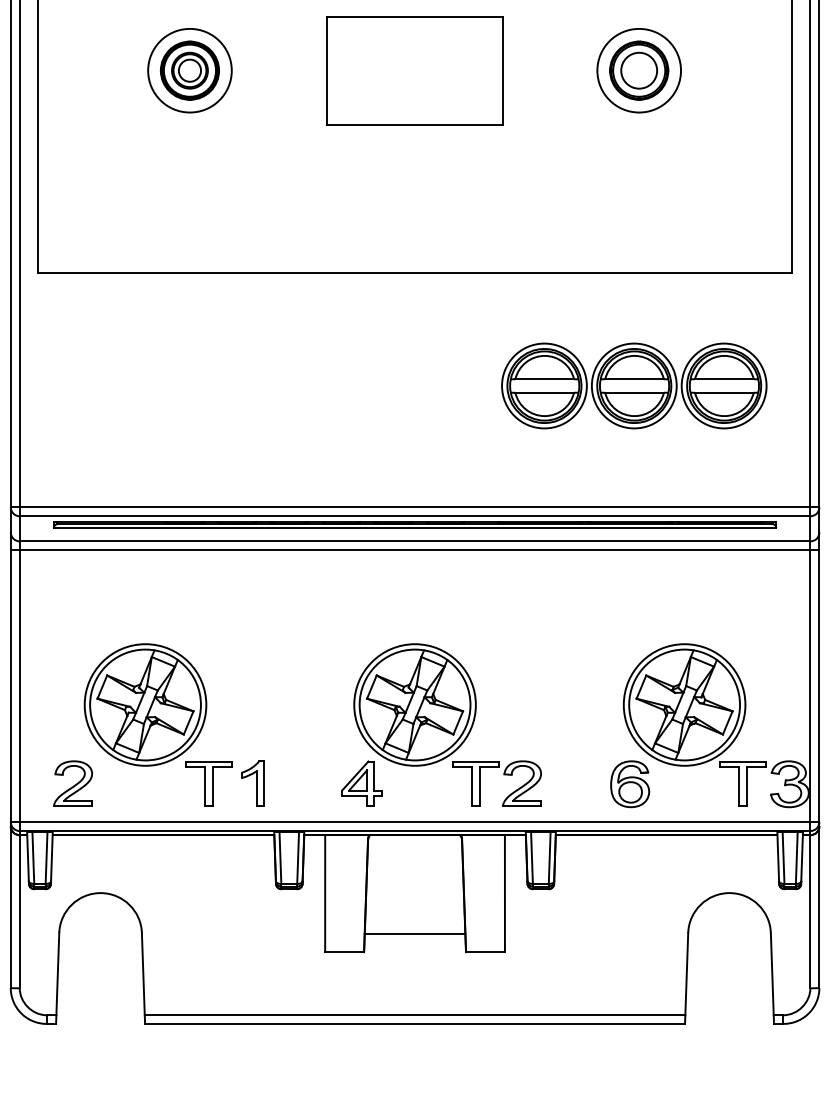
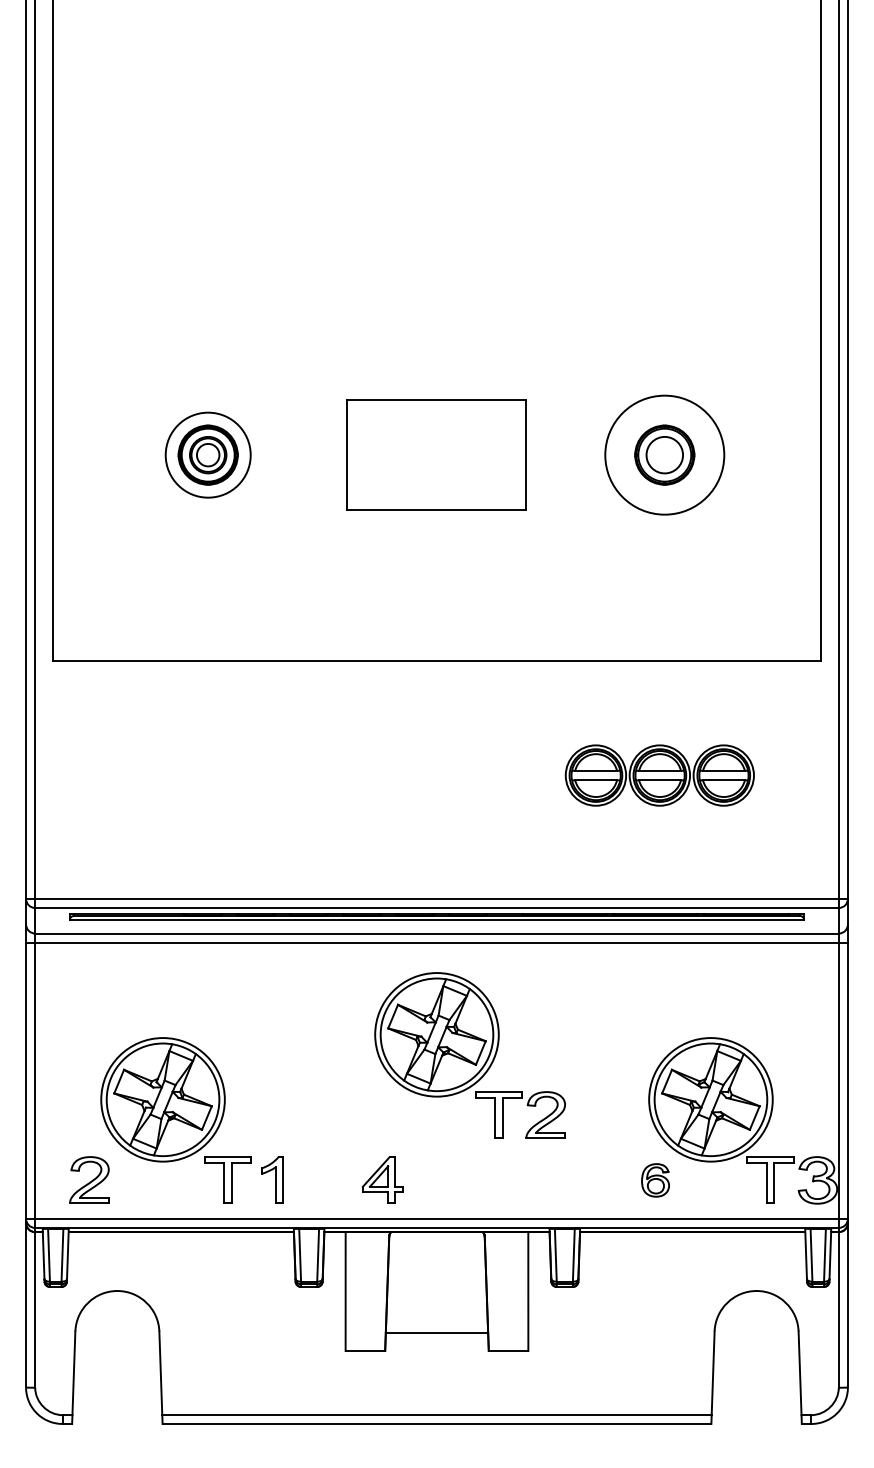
circle: (638, 70) -> (664, 454), size x1.4
part: (633, 385) -> (659, 775), size x0.7
part: (447, 725) -> (469, 1055), moved
part: (630, 784) -> (655, 1180), size x0.7

